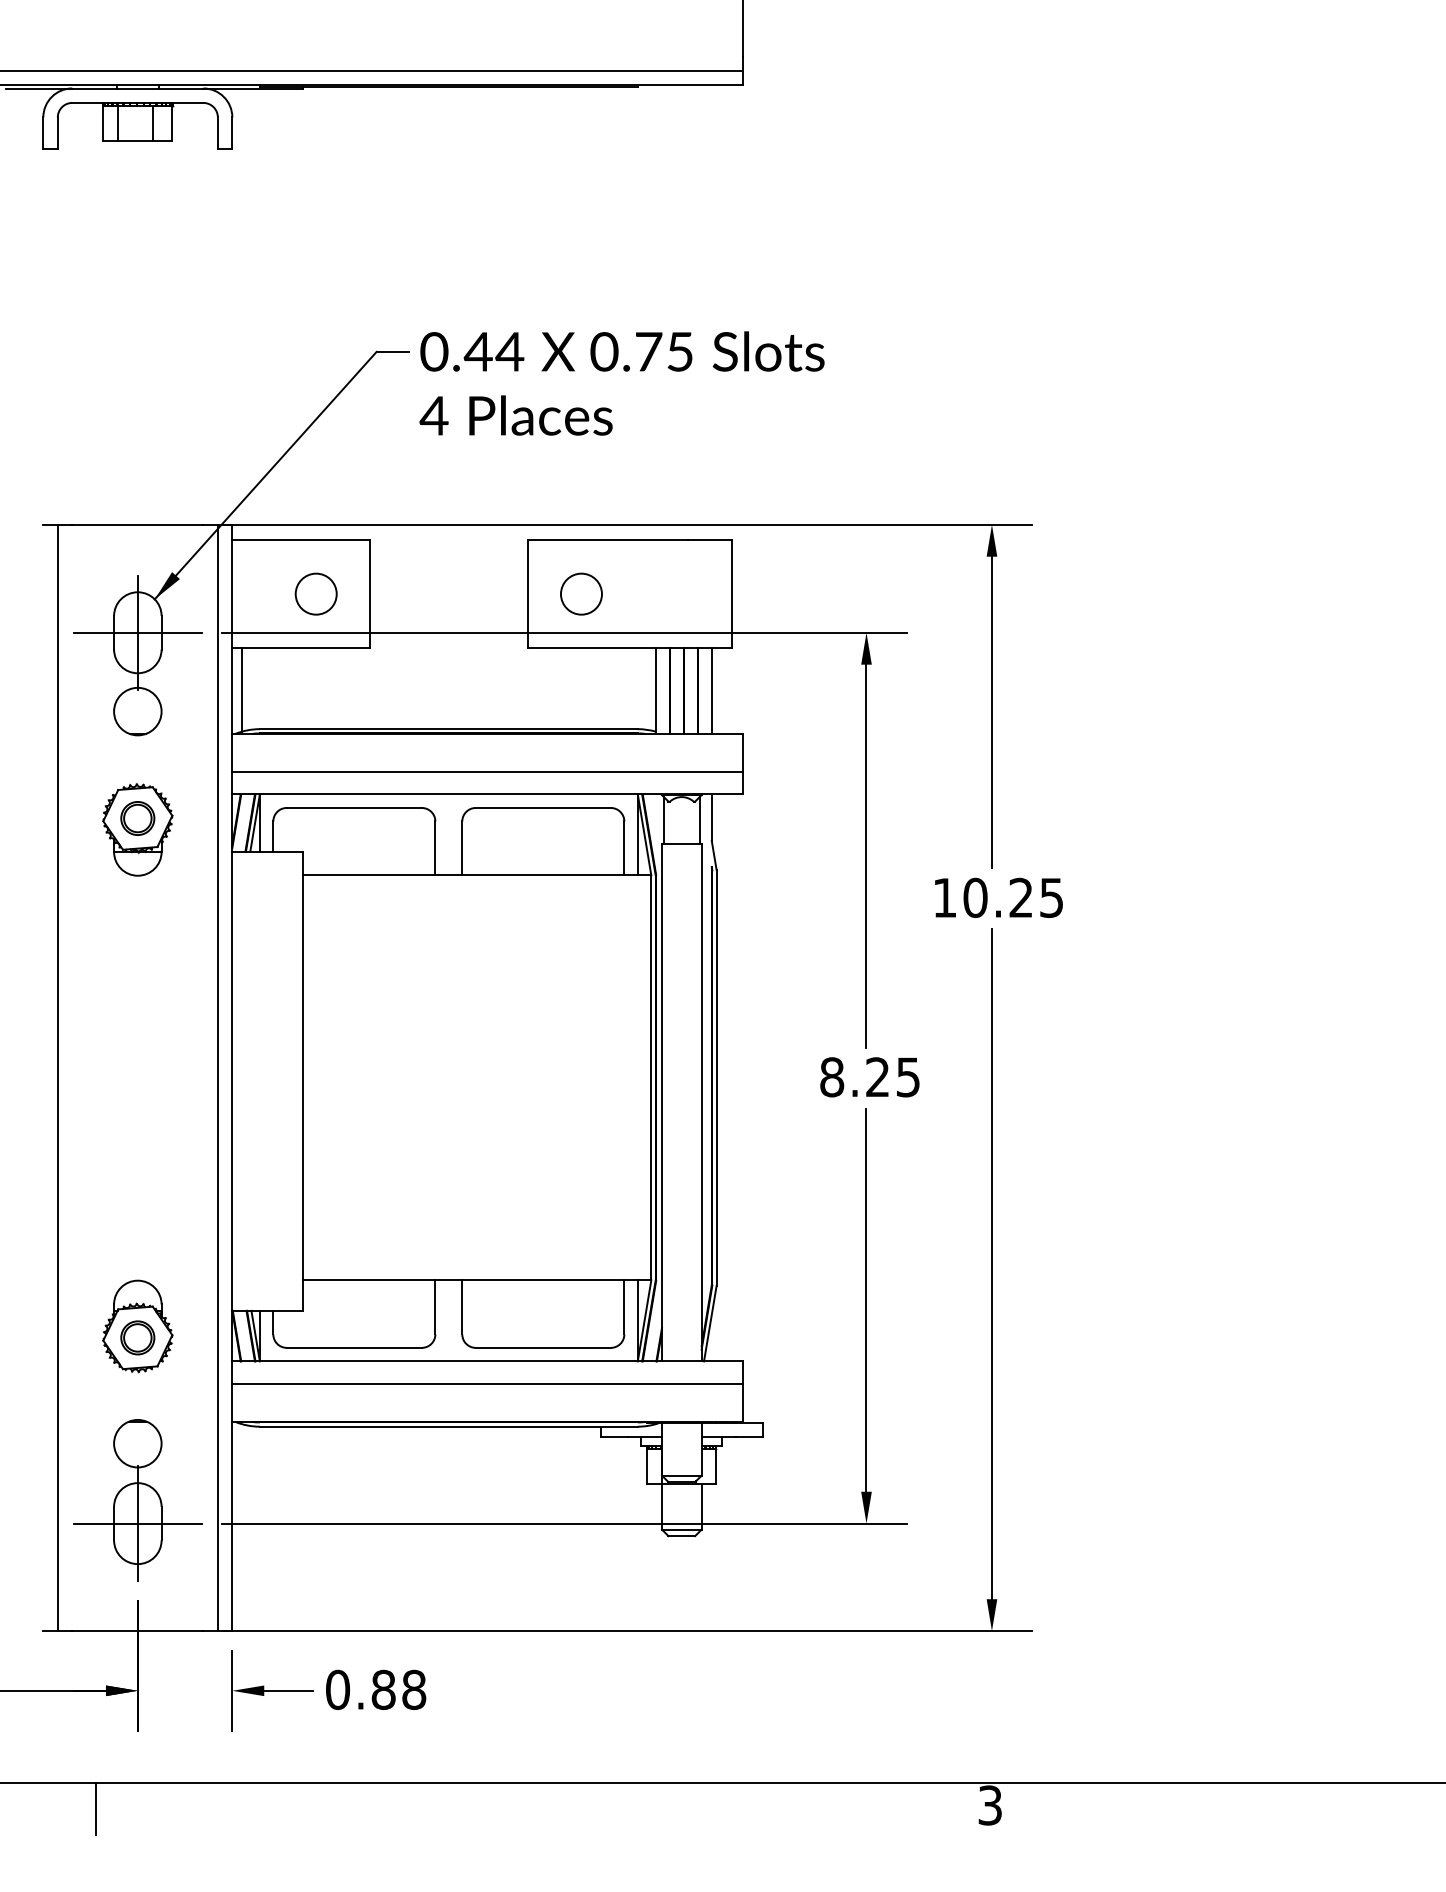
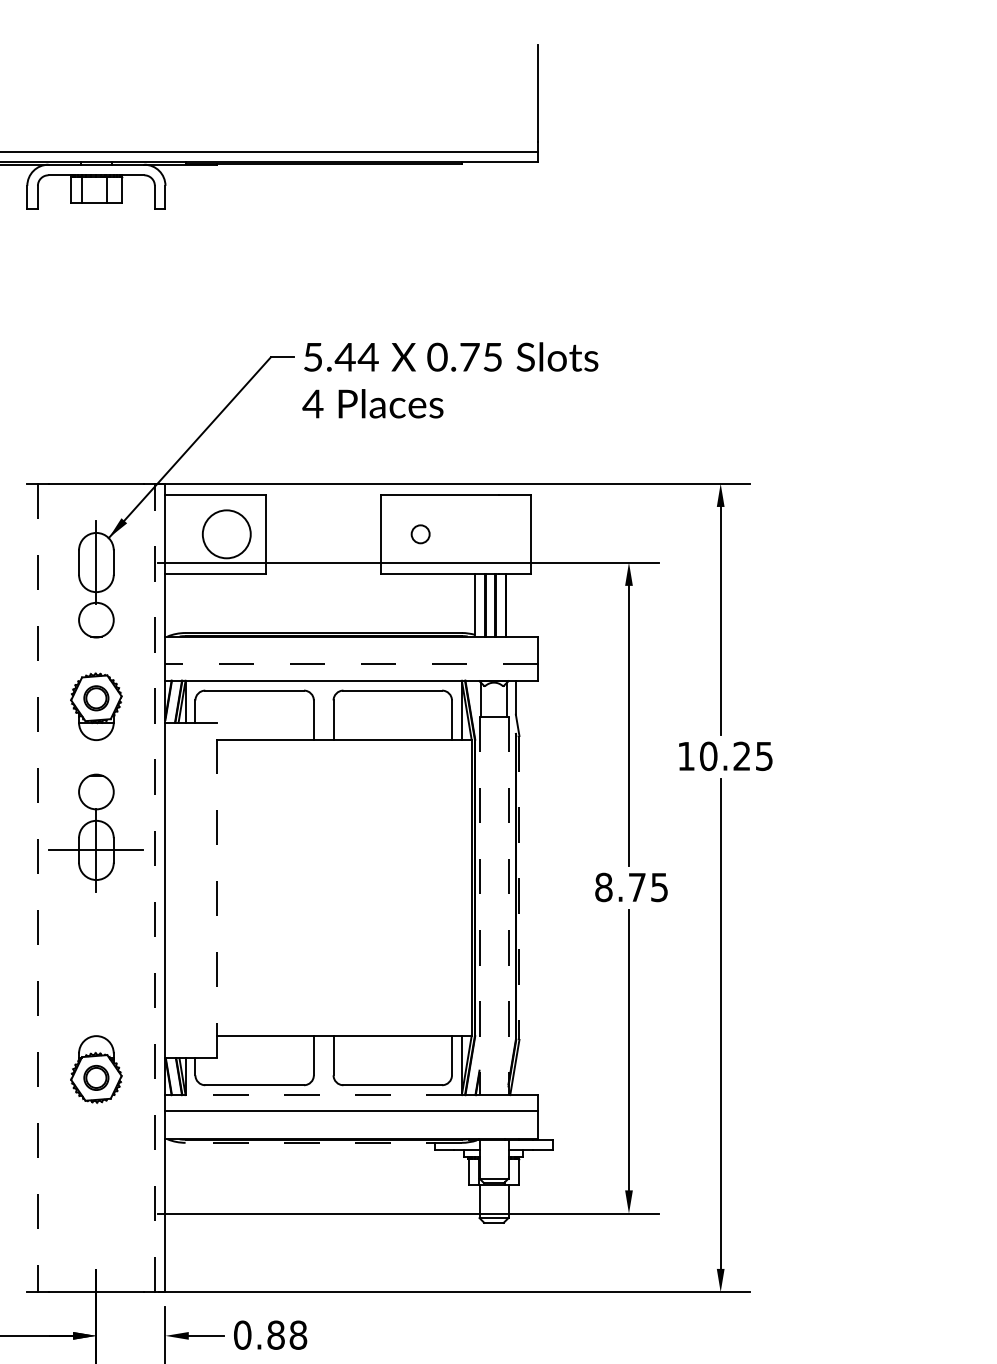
text: (434, 351) -> (313, 356), 0.44 -> 5.44
circle: (315, 593) -> (226, 533), size x1.6
circle: (581, 593) -> (420, 533), size x0.6
line: (137, 632) -> (96, 562), removed
line: (241, 689) -> (172, 604), removed
line: (711, 691) -> (515, 605), removed
line: (486, 772) -> (351, 664), solid -> dashed
text: (877, 1076) -> (637, 886), 8.25 -> 8.75
line: (217, 1077) -> (154, 887), solid -> dashed
line: (716, 1077) -> (519, 887), solid -> dashed
line: (57, 1078) -> (37, 888), solid -> dashed
line: (303, 1080) -> (217, 889), solid -> dashed
line: (662, 1102) -> (479, 905), solid -> dashed
line: (701, 1102) -> (508, 905), solid -> dashed
line: (448, 1361) -> (323, 1095), solid -> dashed
line: (448, 1426) -> (323, 1142), solid -> dashed
part: (137, 1500) -> (96, 833), moved

